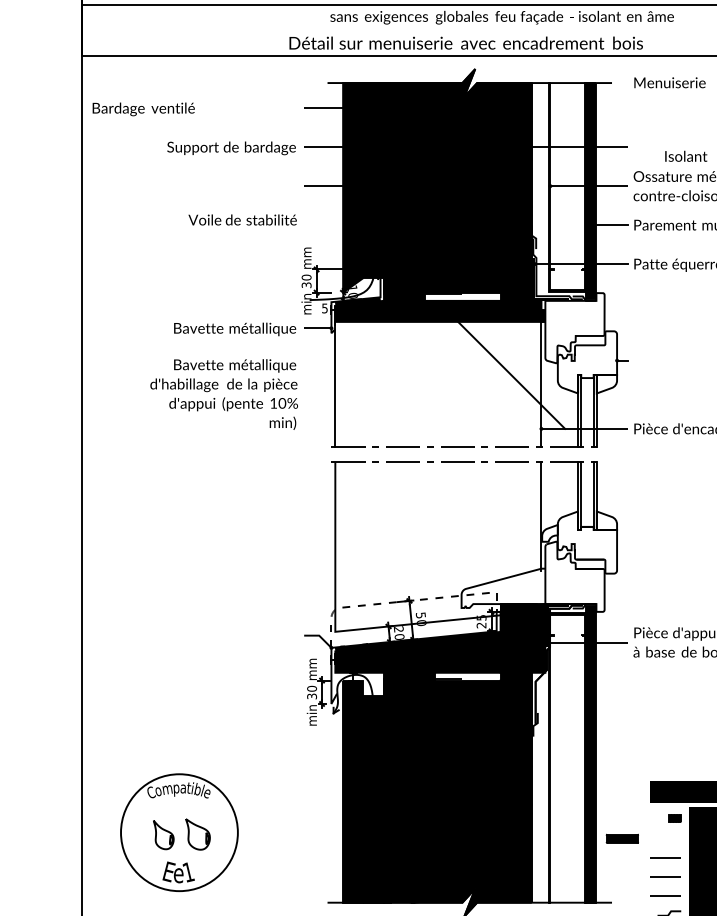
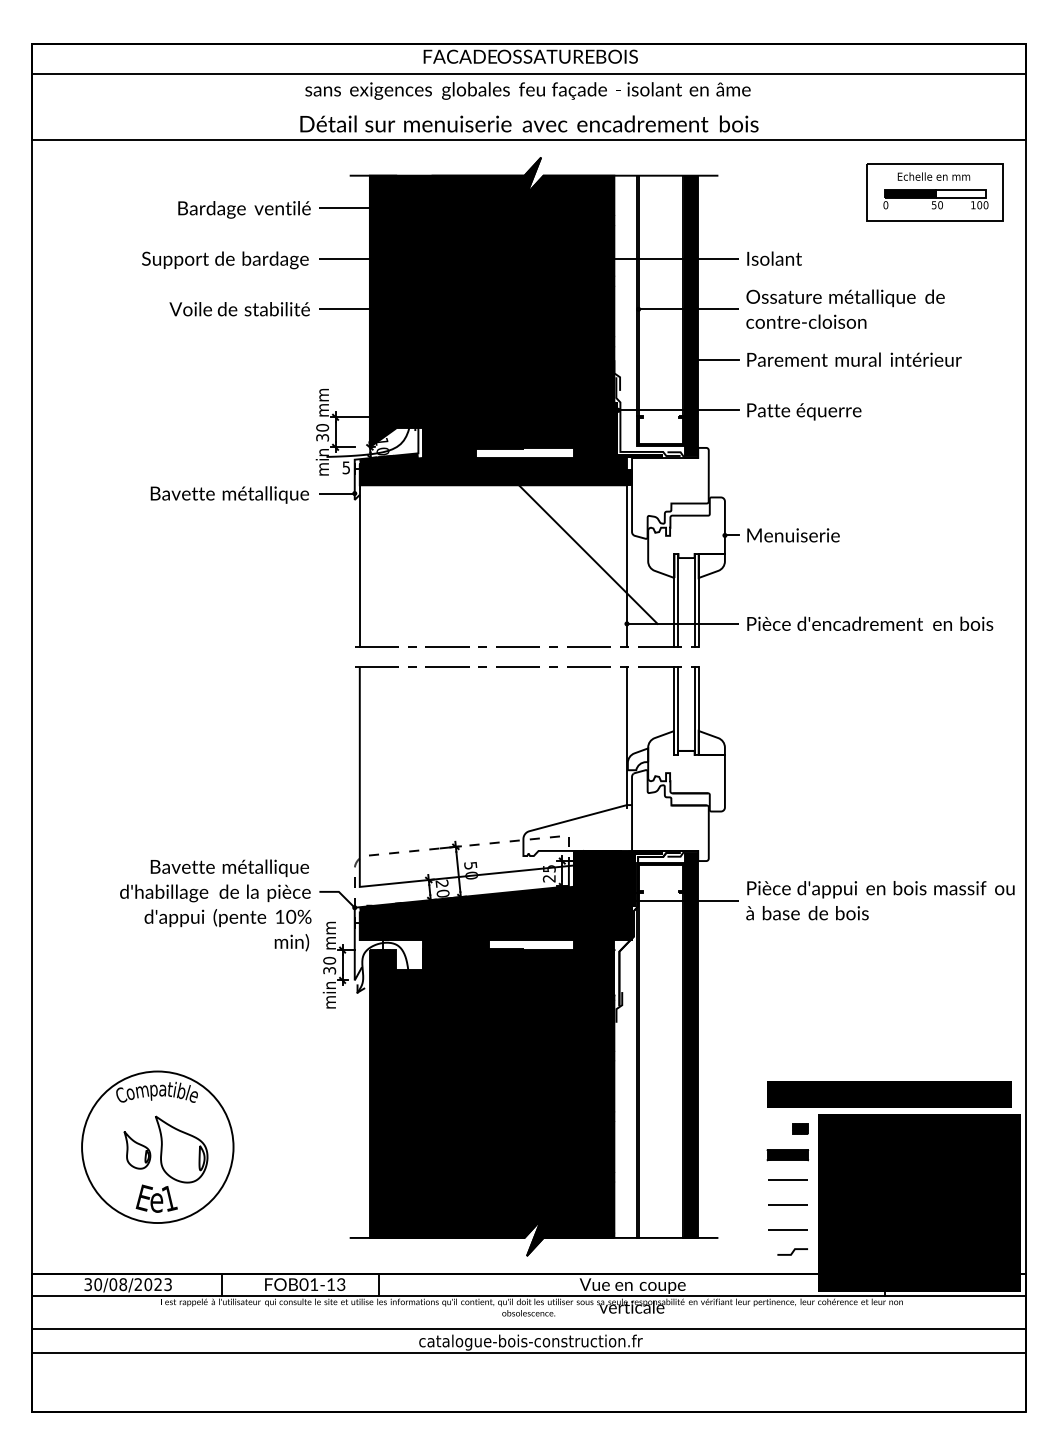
text: (501, 17) -> (527, 90), moved
text: (669, 82) -> (793, 535), moved
text: (143, 109) -> (244, 209), moved
text: (686, 156) -> (774, 258), moved
text: (242, 220) -> (239, 309), moved
text: (223, 394) -> (215, 905), moved
part: (197, 834) -> (181, 1149), size x1.67
part: (622, 839) -> (787, 1155), moved

